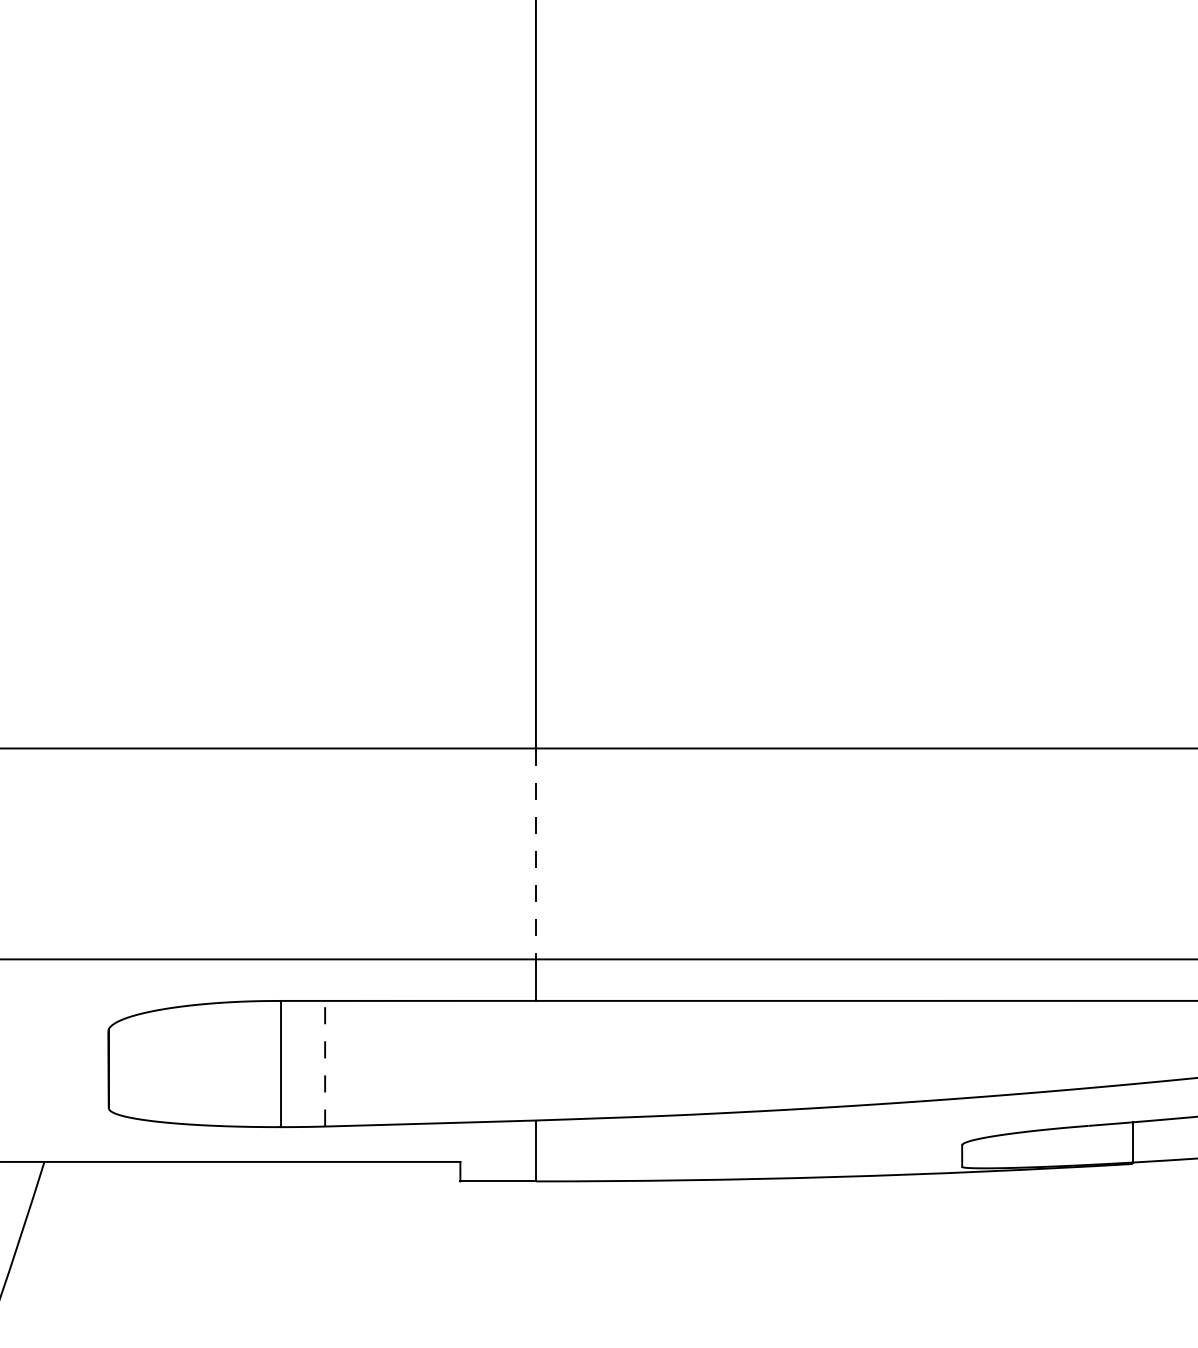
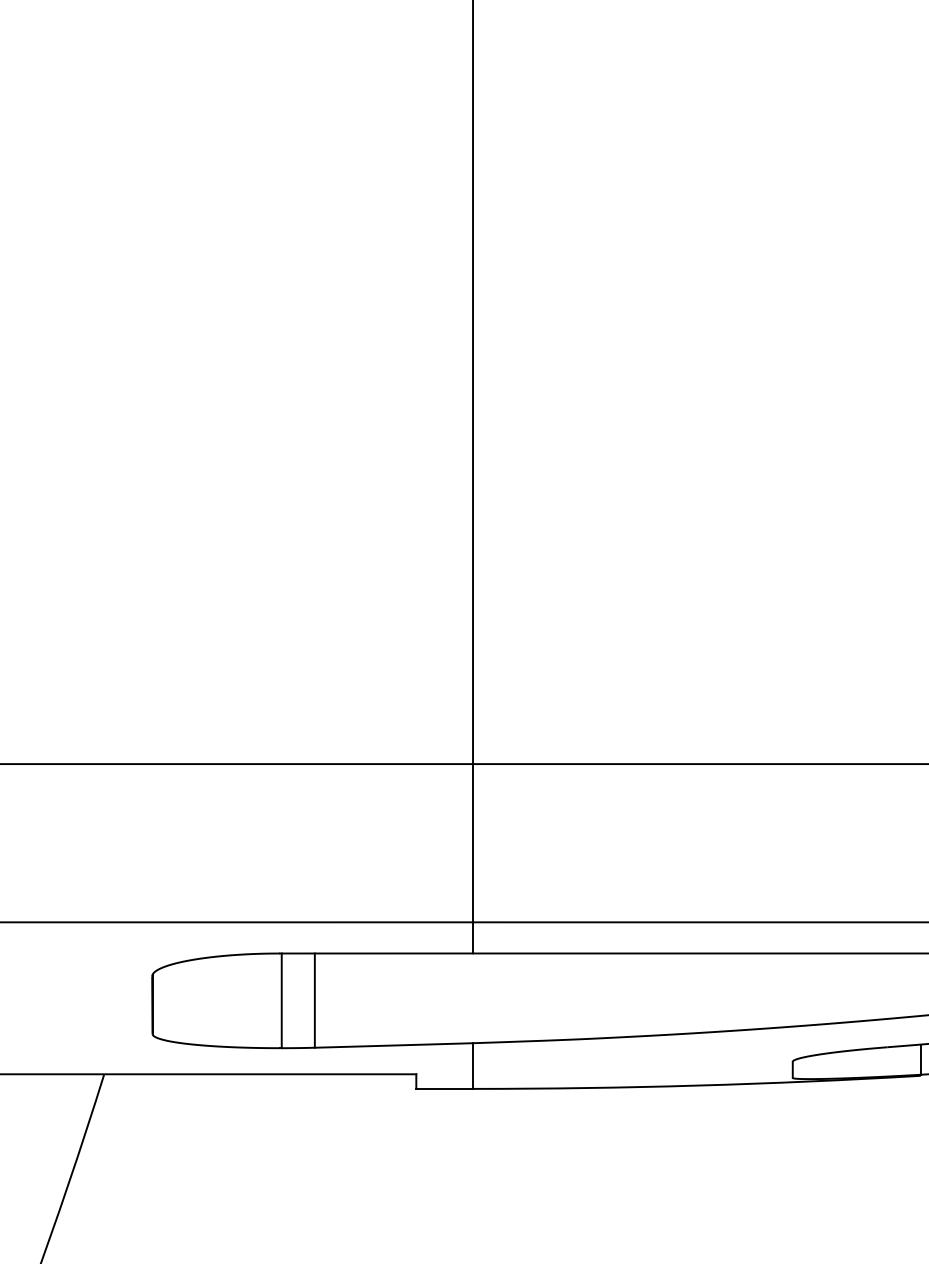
line: (536, 854) -> (473, 843), dashed -> solid
line: (324, 1063) -> (314, 1000), dashed -> solid

